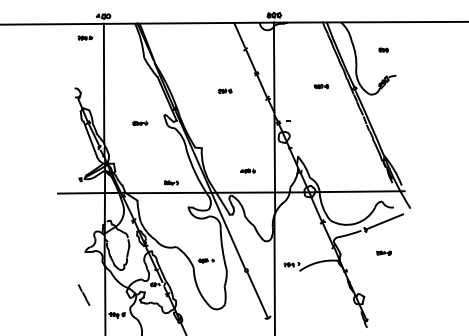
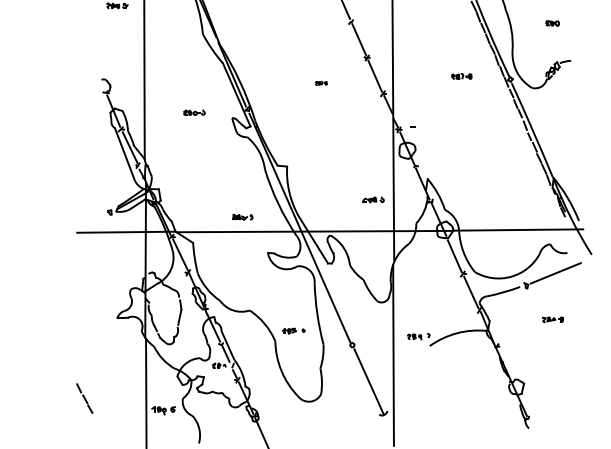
part: (225, 90) -> (321, 82), size x0.6
part: (140, 122) -> (194, 111), moved
part: (247, 170) -> (372, 199), moved
line: (84, 294) -> (85, 397), moved

